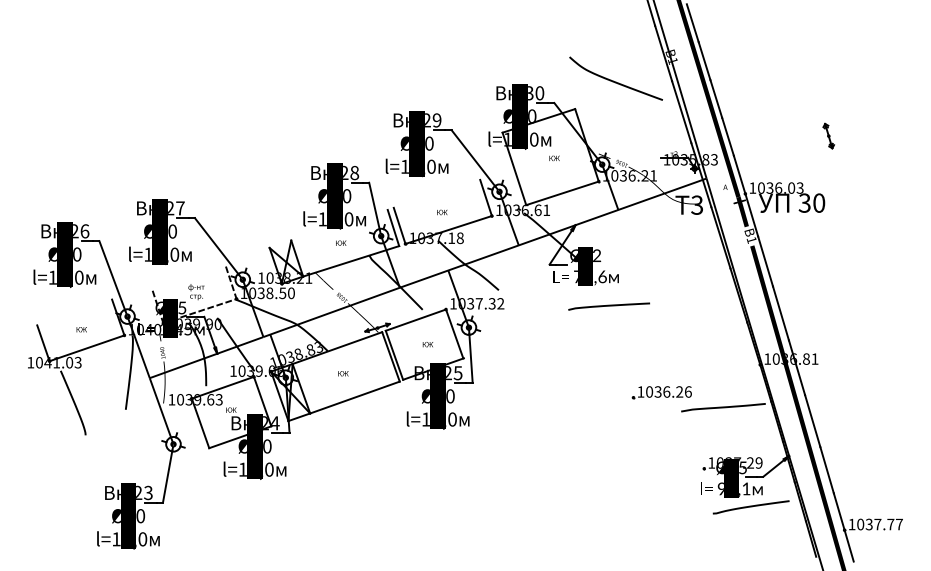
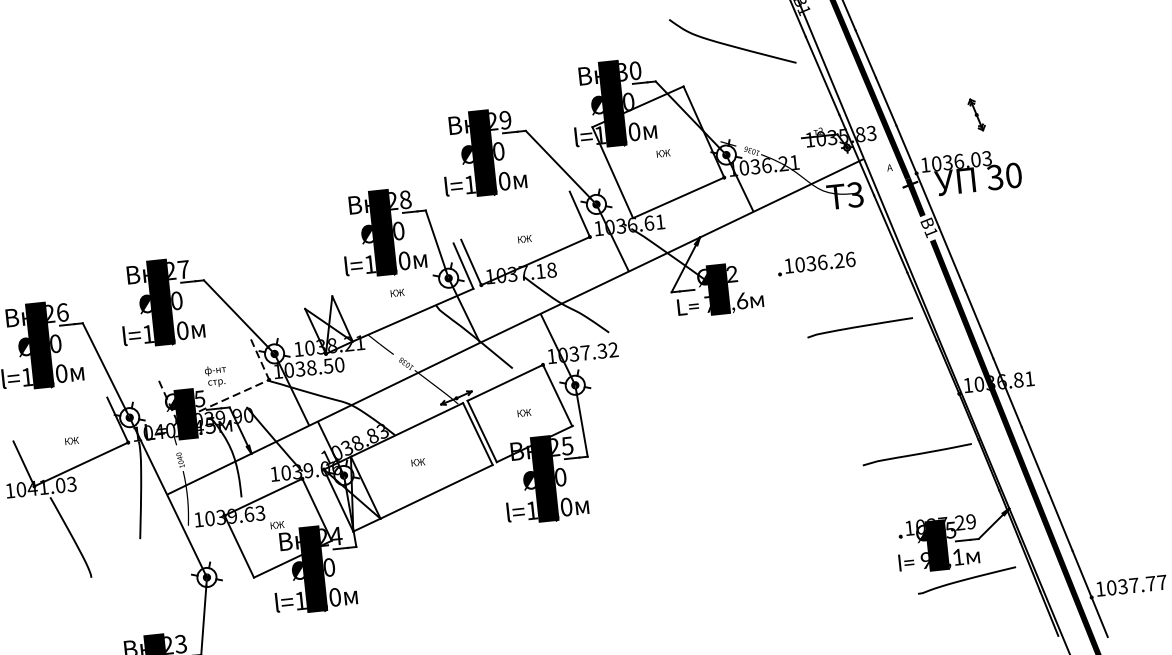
part: (828, 135) -> (976, 114), moved
curve: (609, 306) -> (860, 327), moved
part: (661, 392) -> (815, 263), moved

